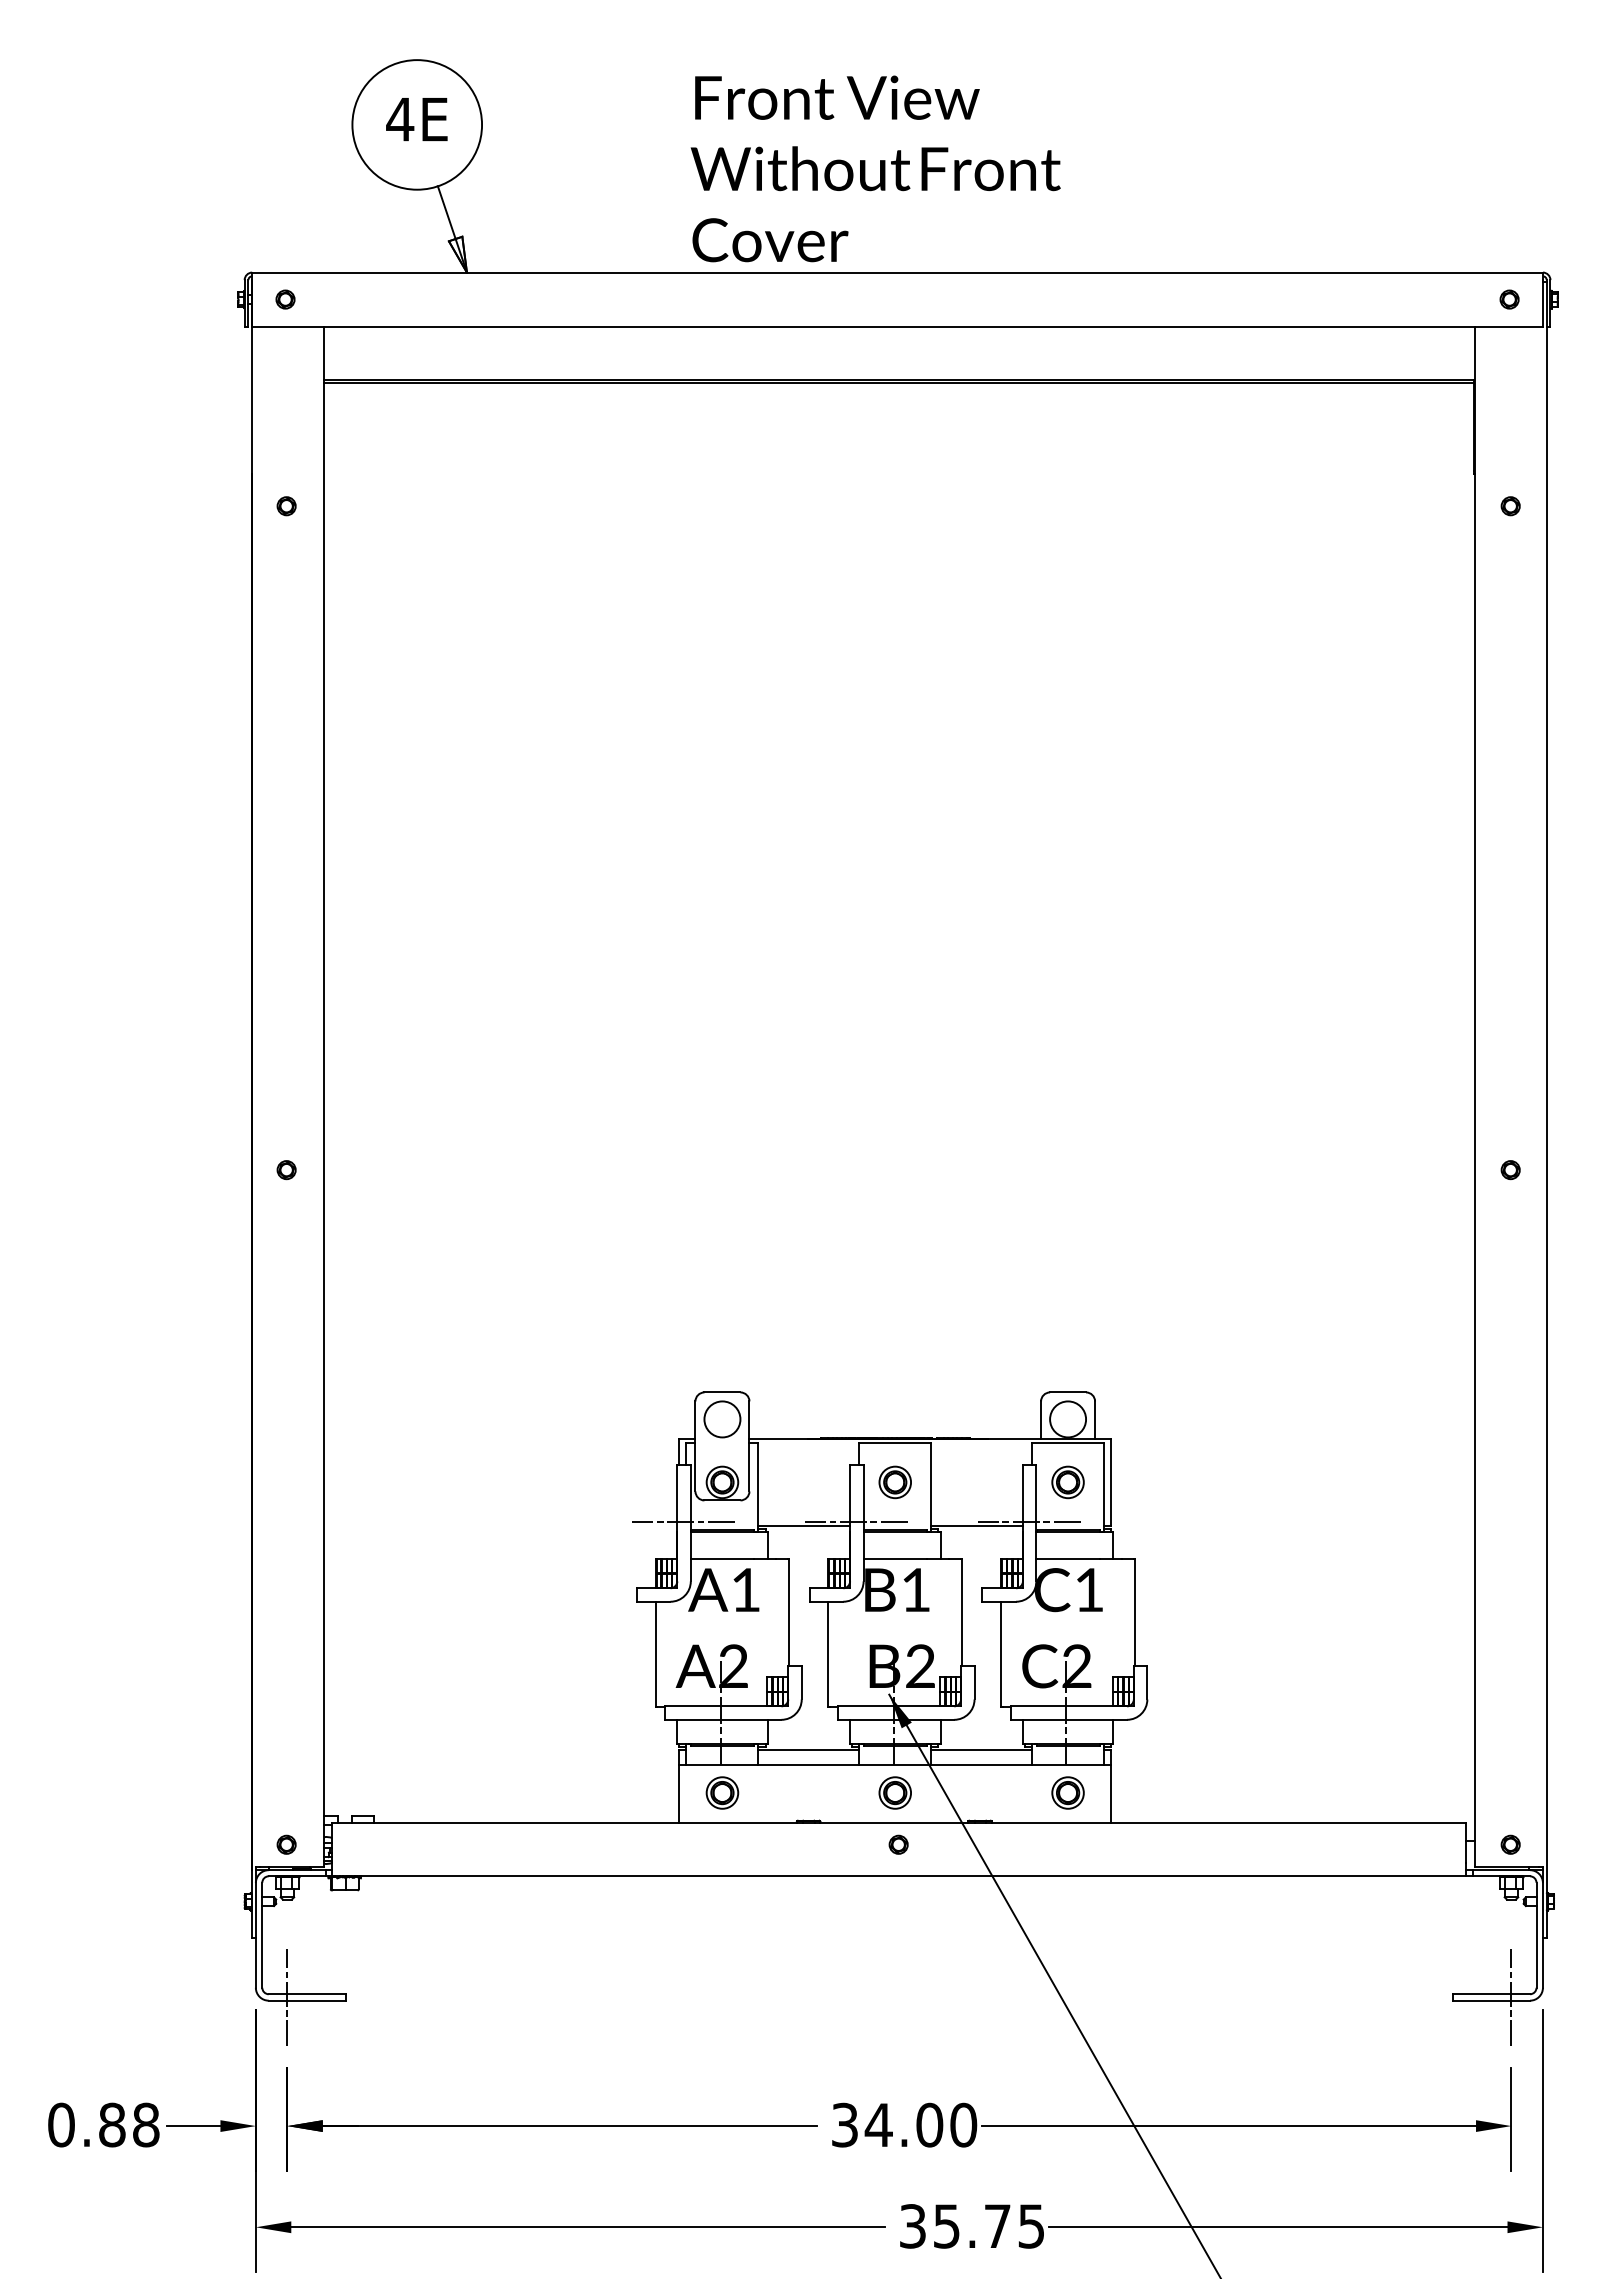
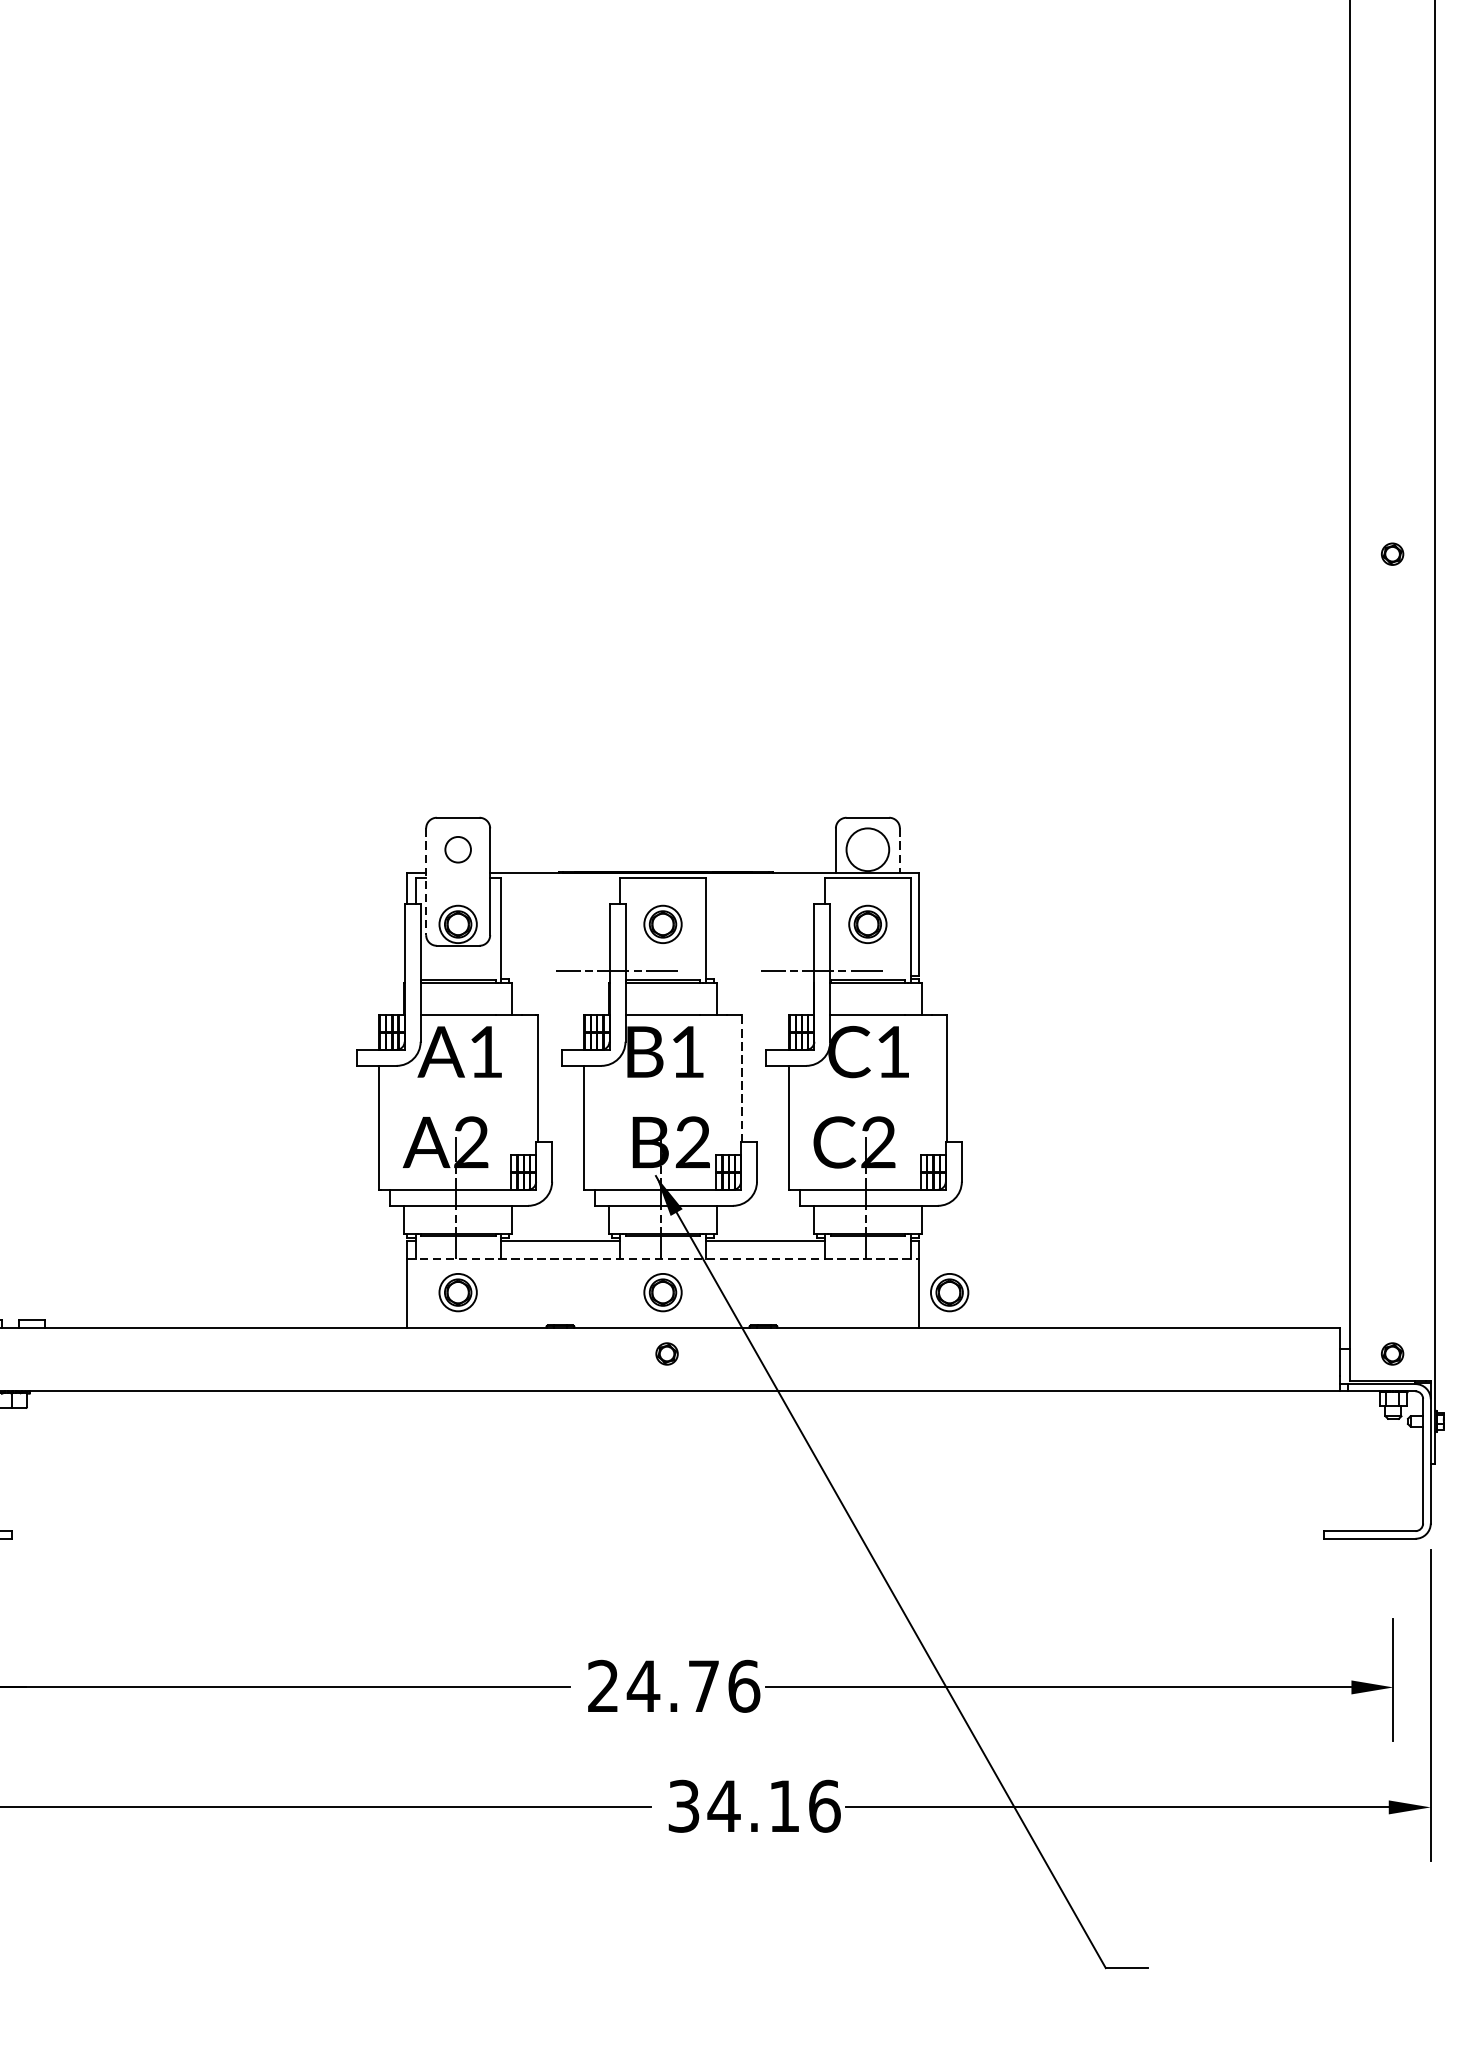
circle: (722, 1419) -> (458, 849), size x0.6
line: (1095, 1420) -> (900, 851), solid -> dashed
line: (695, 1446) -> (426, 881), solid -> dashed
line: (683, 1521) -> (412, 970), removed
line: (804, 1525) -> (555, 975), removed
line: (976, 1525) -> (759, 975), removed
line: (962, 1611) -> (742, 1077), solid -> dashed
line: (895, 1764) -> (663, 1258), solid -> dashed
part: (1067, 1792) -> (948, 1292), moved
line: (1511, 1997) -> (1393, 1535), removed
text: (904, 2124) -> (673, 1685), 34.00 -> 24.76
text: (988, 2226) -> (773, 1806), 35.75 -> 34.16

